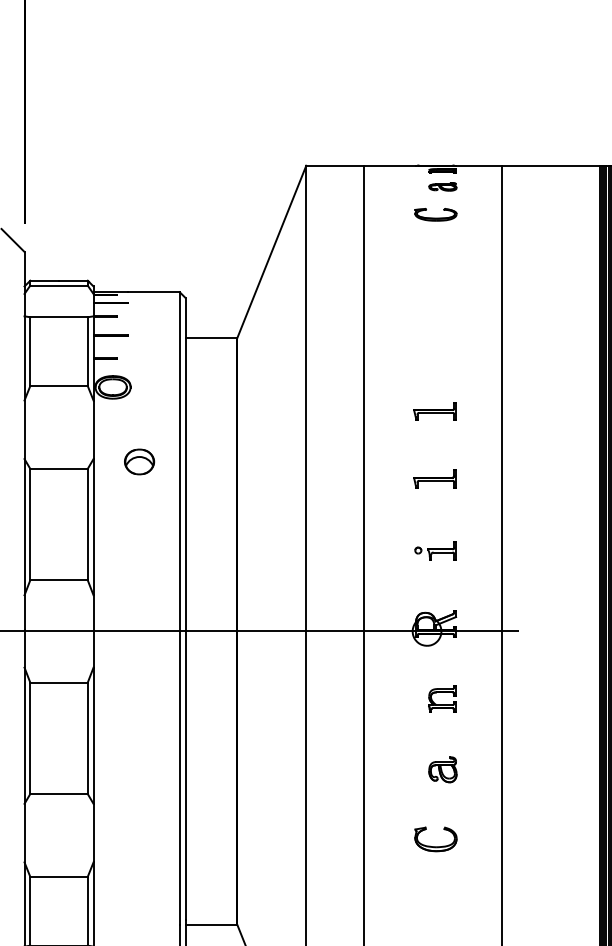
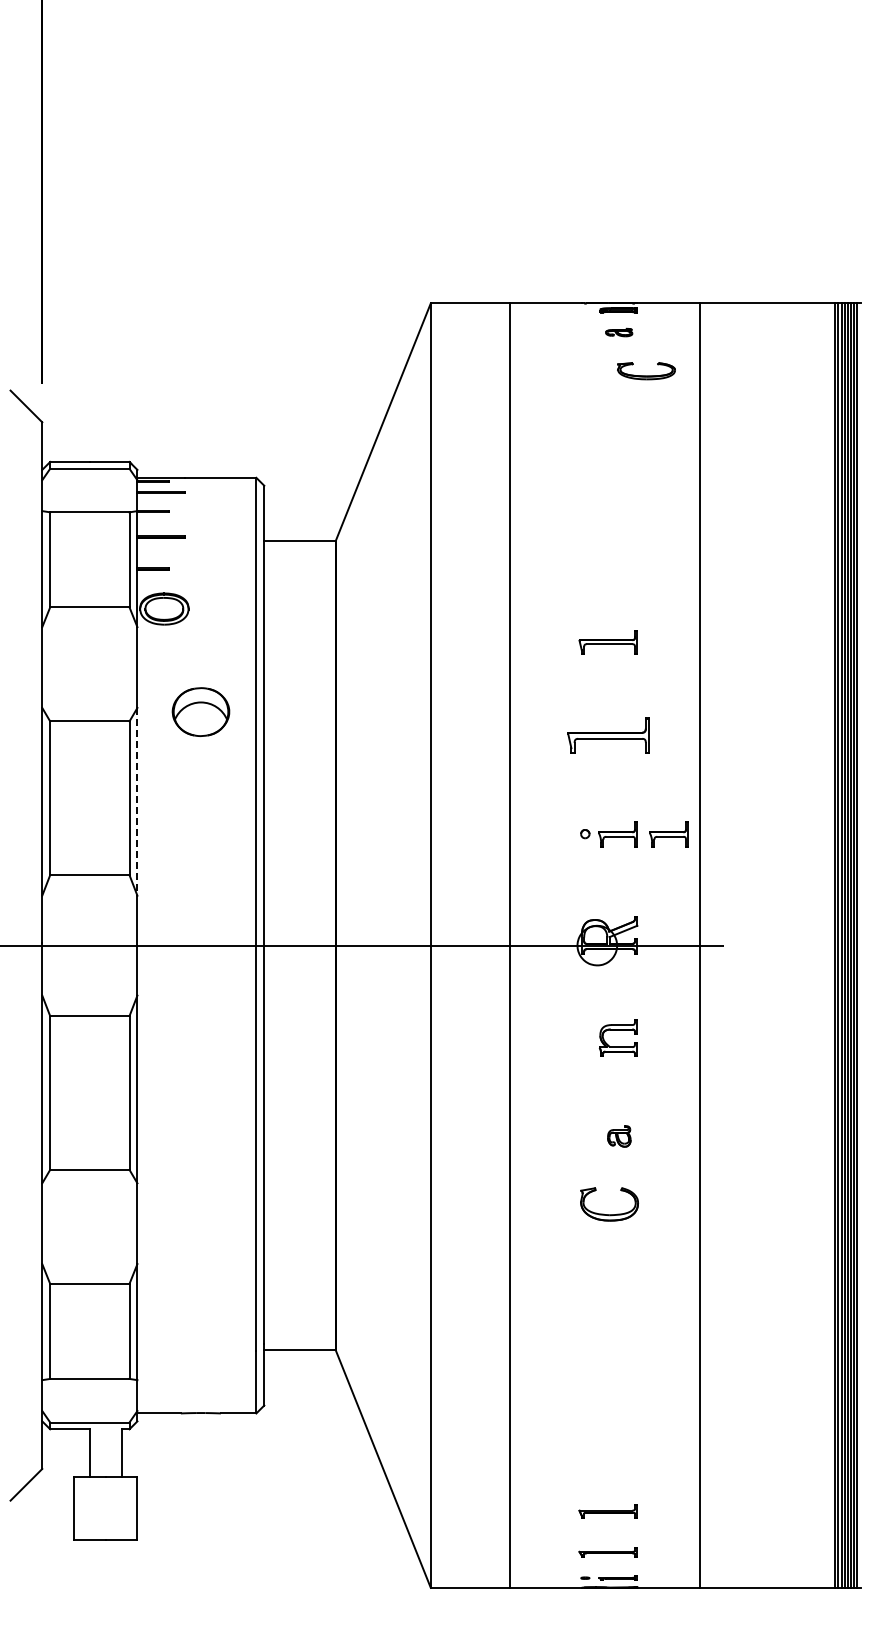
part: (442, 186) -> (618, 332), size x0.7
part: (435, 215) -> (646, 371), moved
part: (139, 461) -> (200, 711), size x1.4
part: (434, 479) -> (607, 735), size x1.4
line: (93, 526) -> (137, 801), solid -> dashed
part: (478, 550) -> (668, 834), added
part: (443, 769) -> (619, 1136), size x0.6
part: (435, 846) -> (609, 1214), moved

